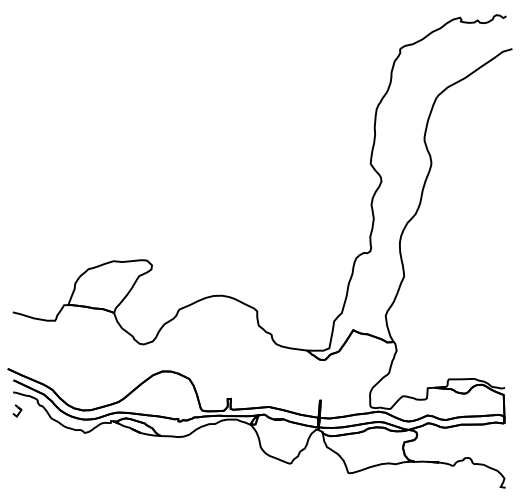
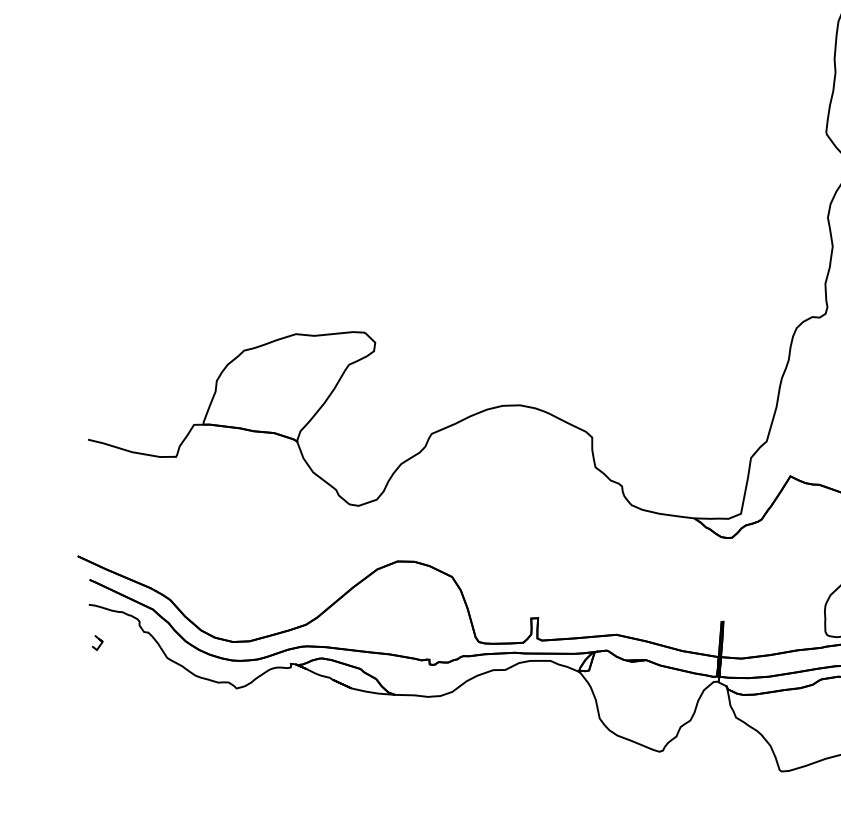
part: (17, 410) -> (97, 642), size x0.6

